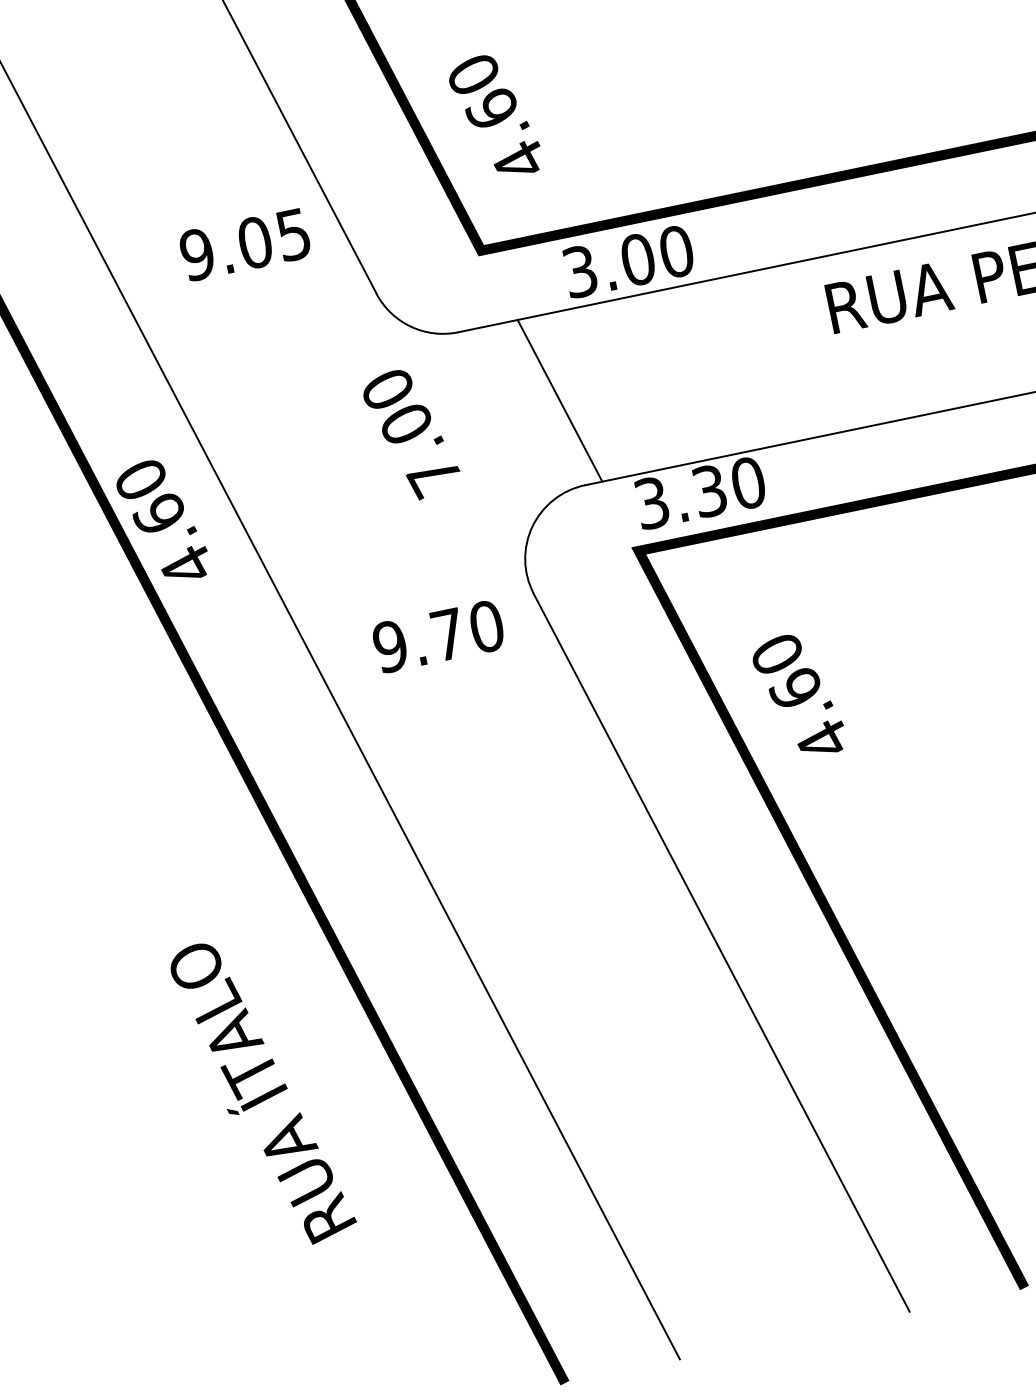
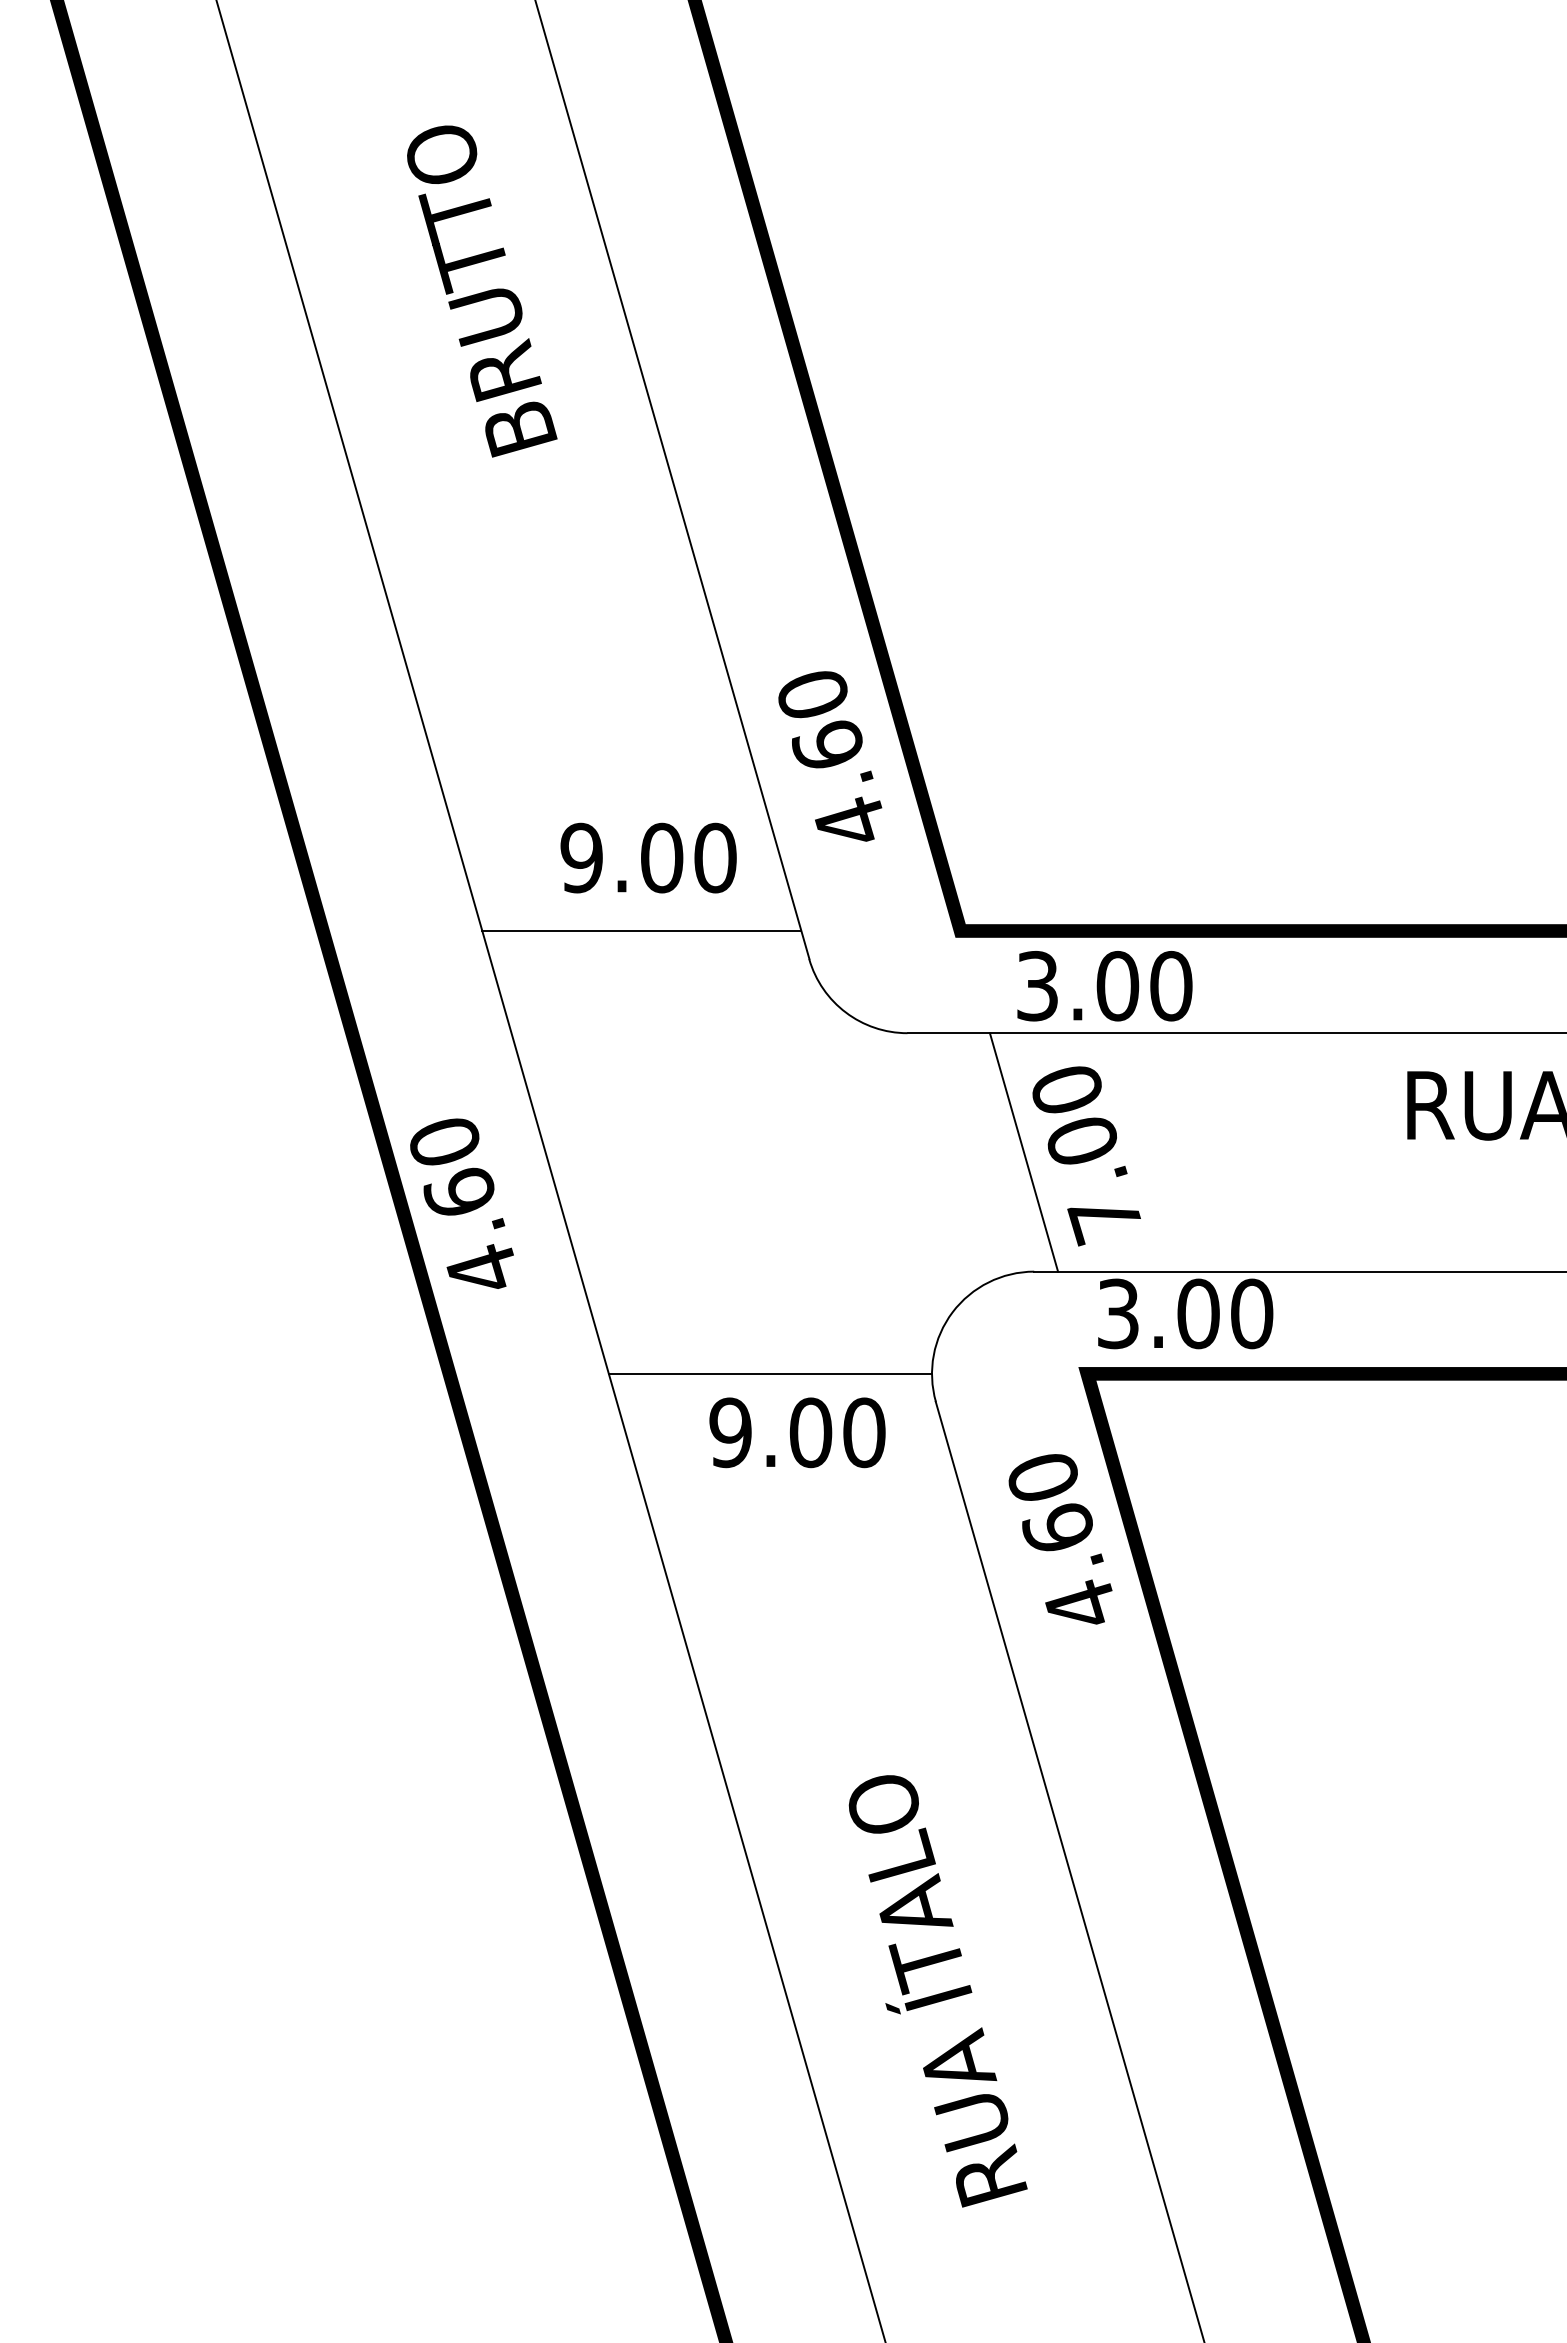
text: (495, 116) -> (830, 756), moved
text: (293, 234) -> (715, 857), 9.05 -> 9.00
text: (628, 261) -> (1104, 986), moved
line: (251, 298) -> (641, 931), added
text: (411, 434) -> (1086, 1156), moved
text: (709, 490) -> (1198, 1313), 3.30 -> 3.00
line: (410, 597) -> (770, 1373), added
text: (447, 634) -> (810, 1432), 9.70 -> 9.00
text: (798, 696) -> (1060, 1539), moved
text: (262, 1093) -> (937, 1991), moved

